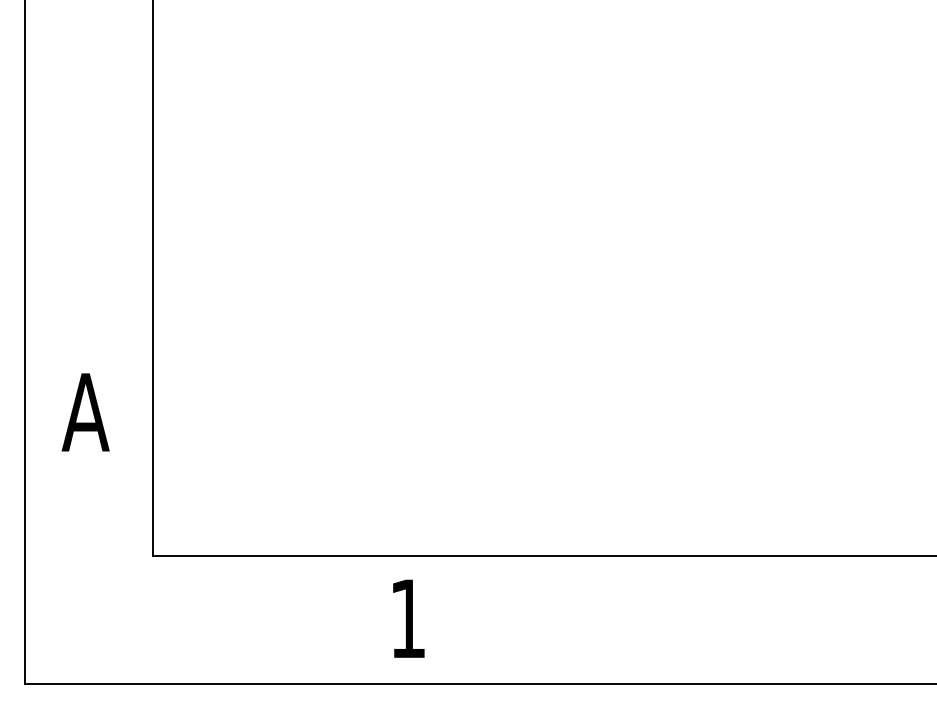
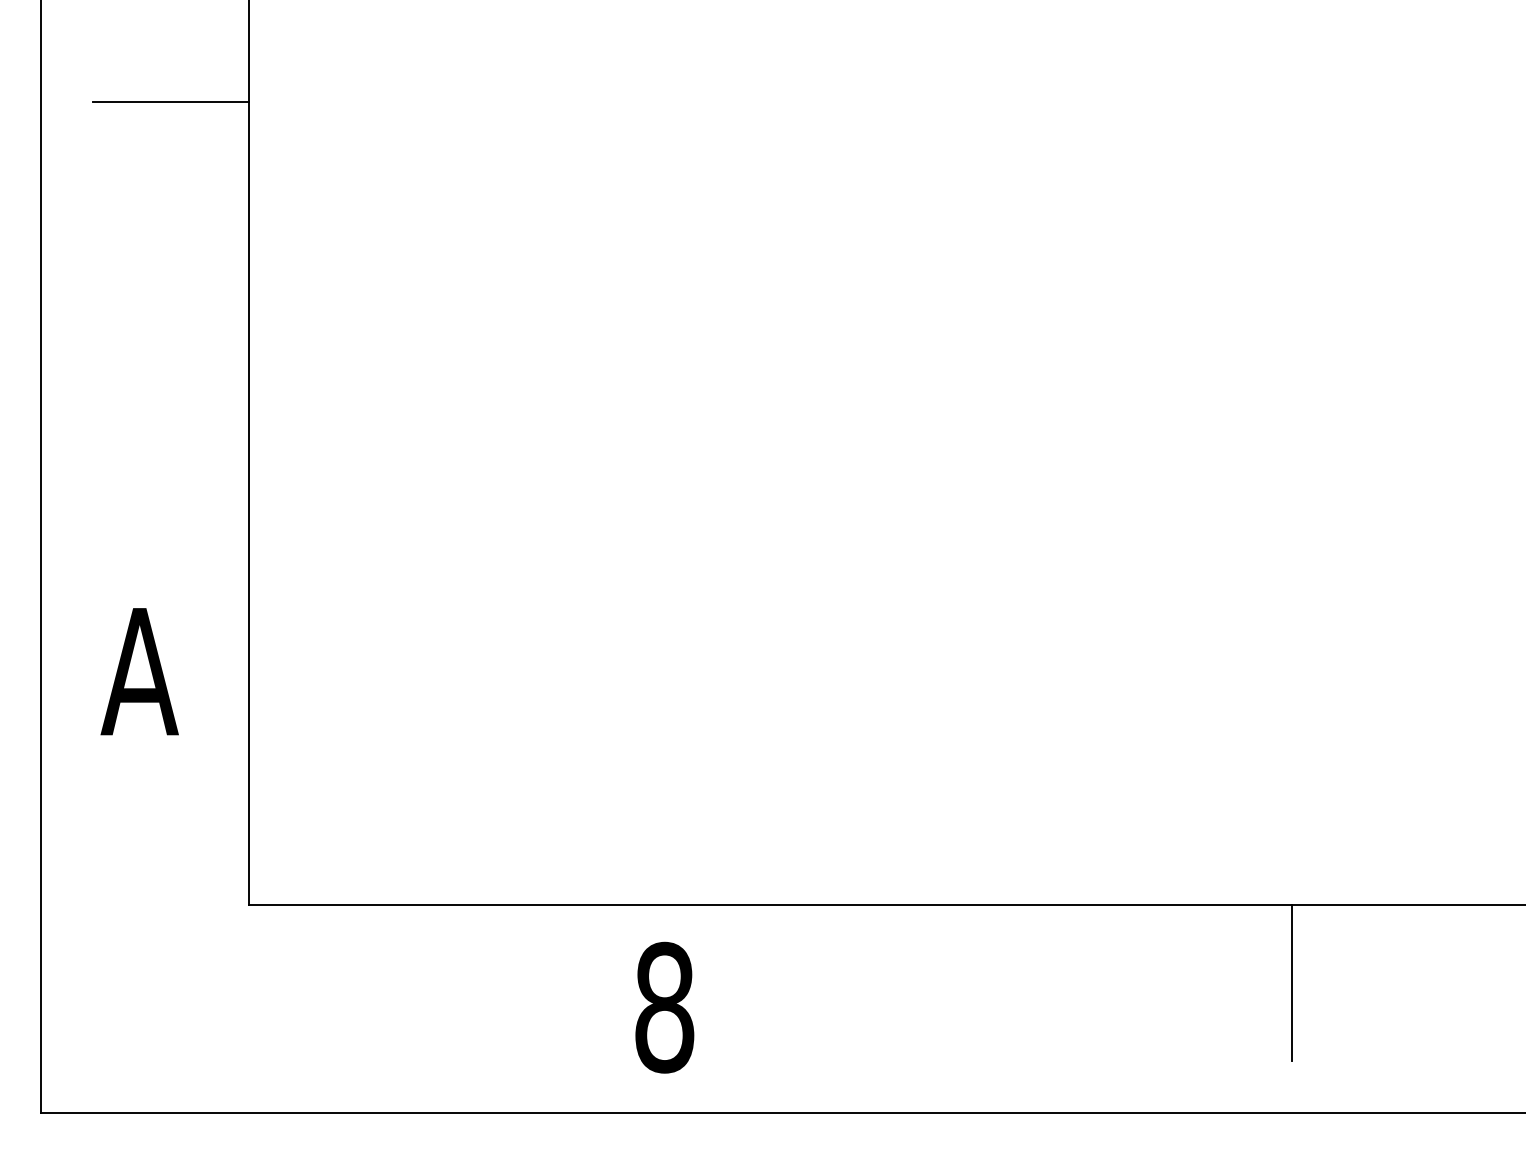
line: (104, 62) -> (170, 101), added
line: (793, 603) -> (1292, 982), added
text: (408, 618) -> (665, 1007), 1 -> 8

